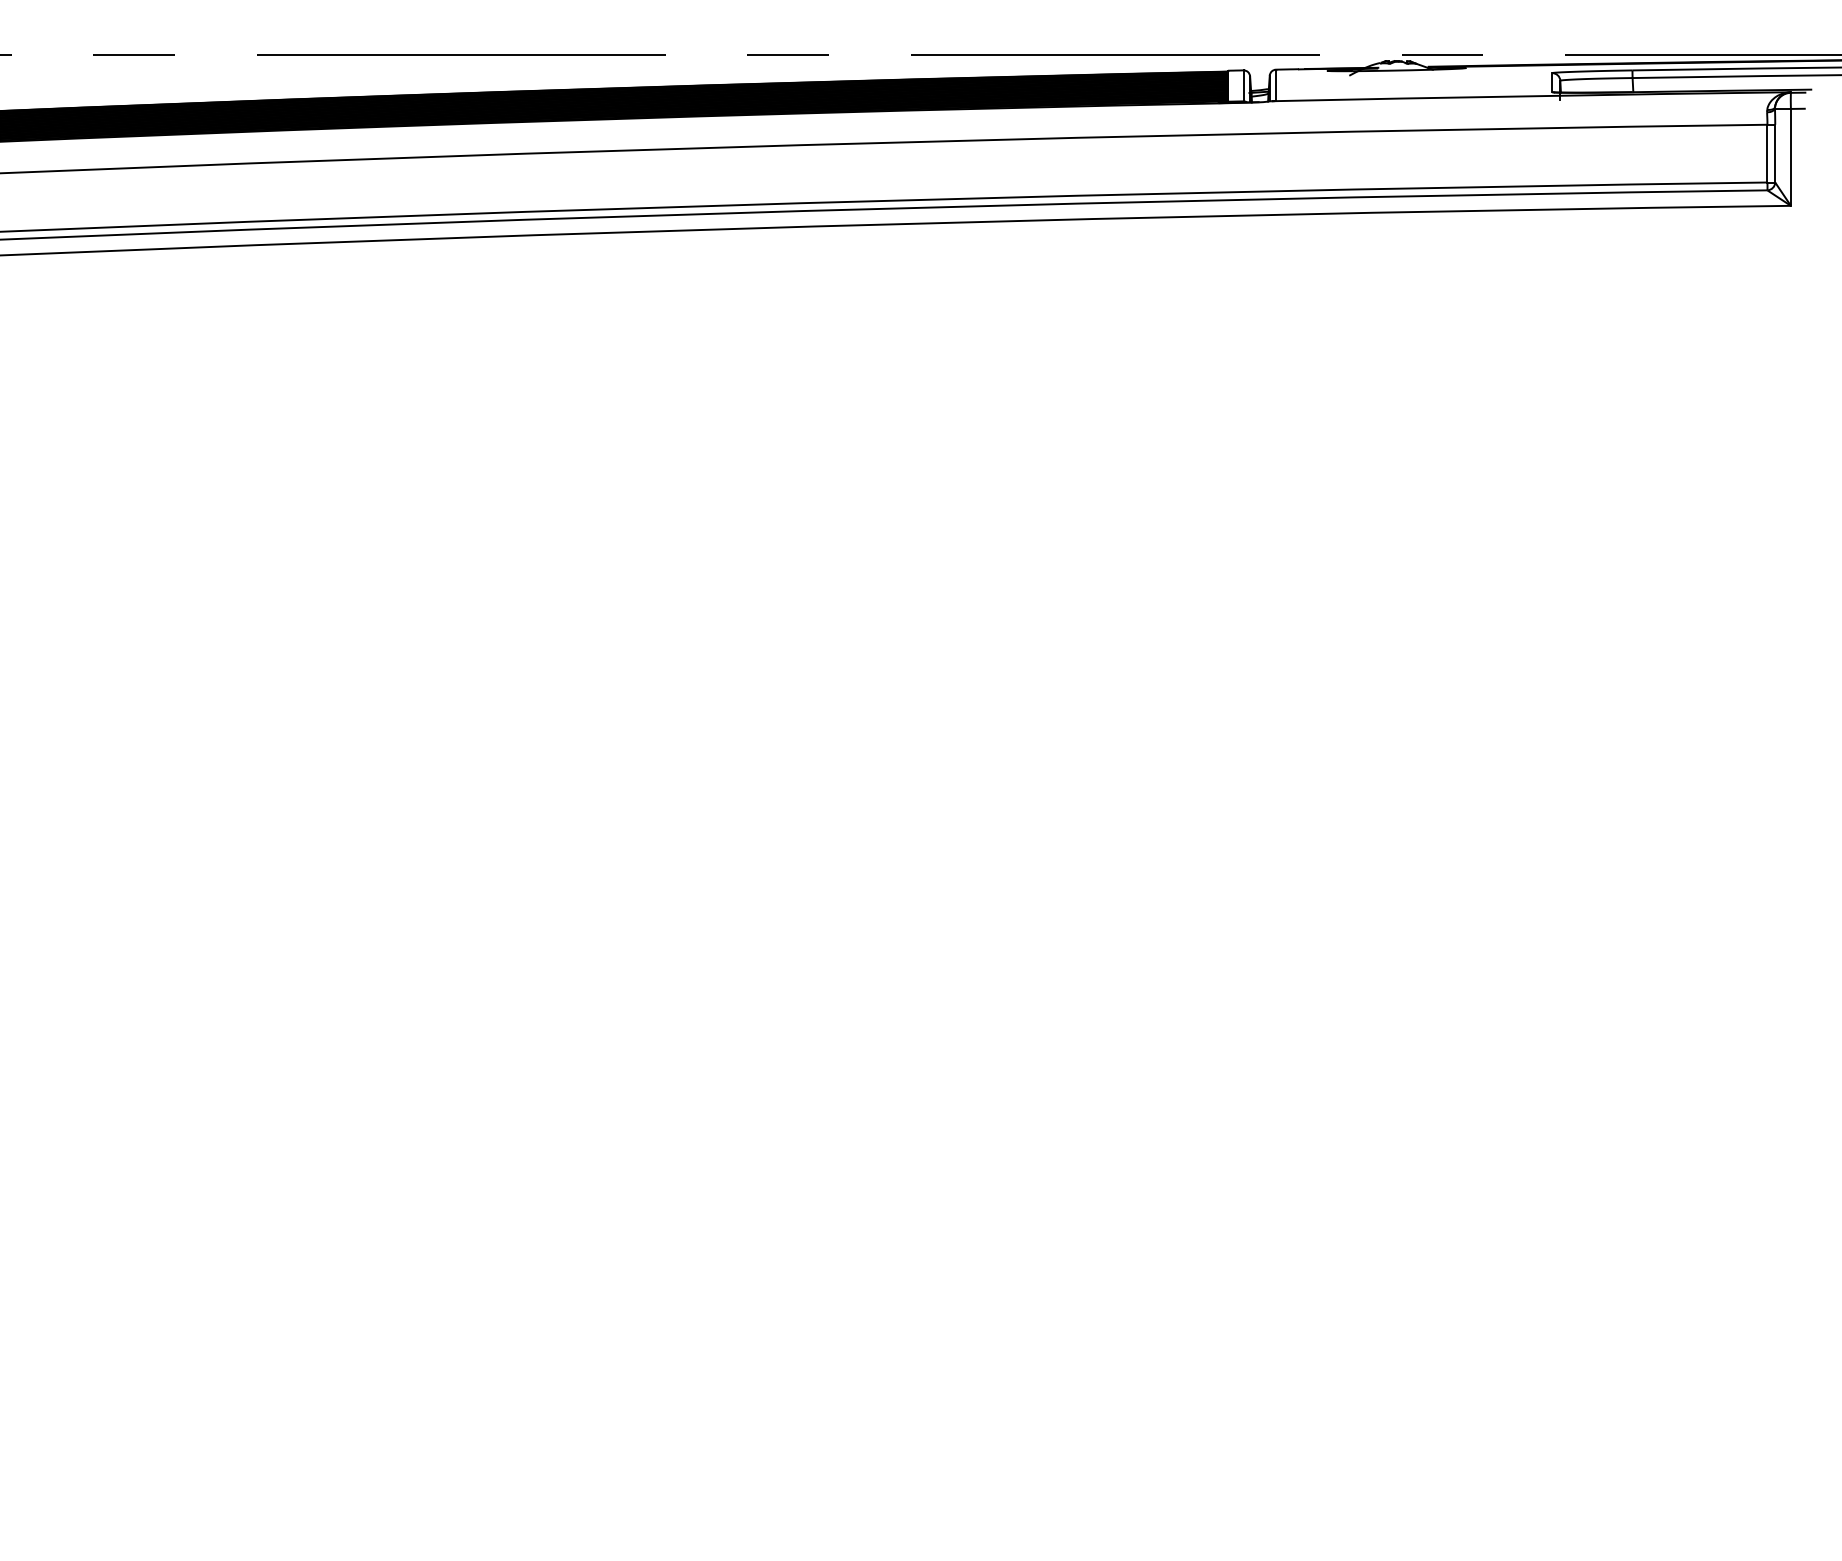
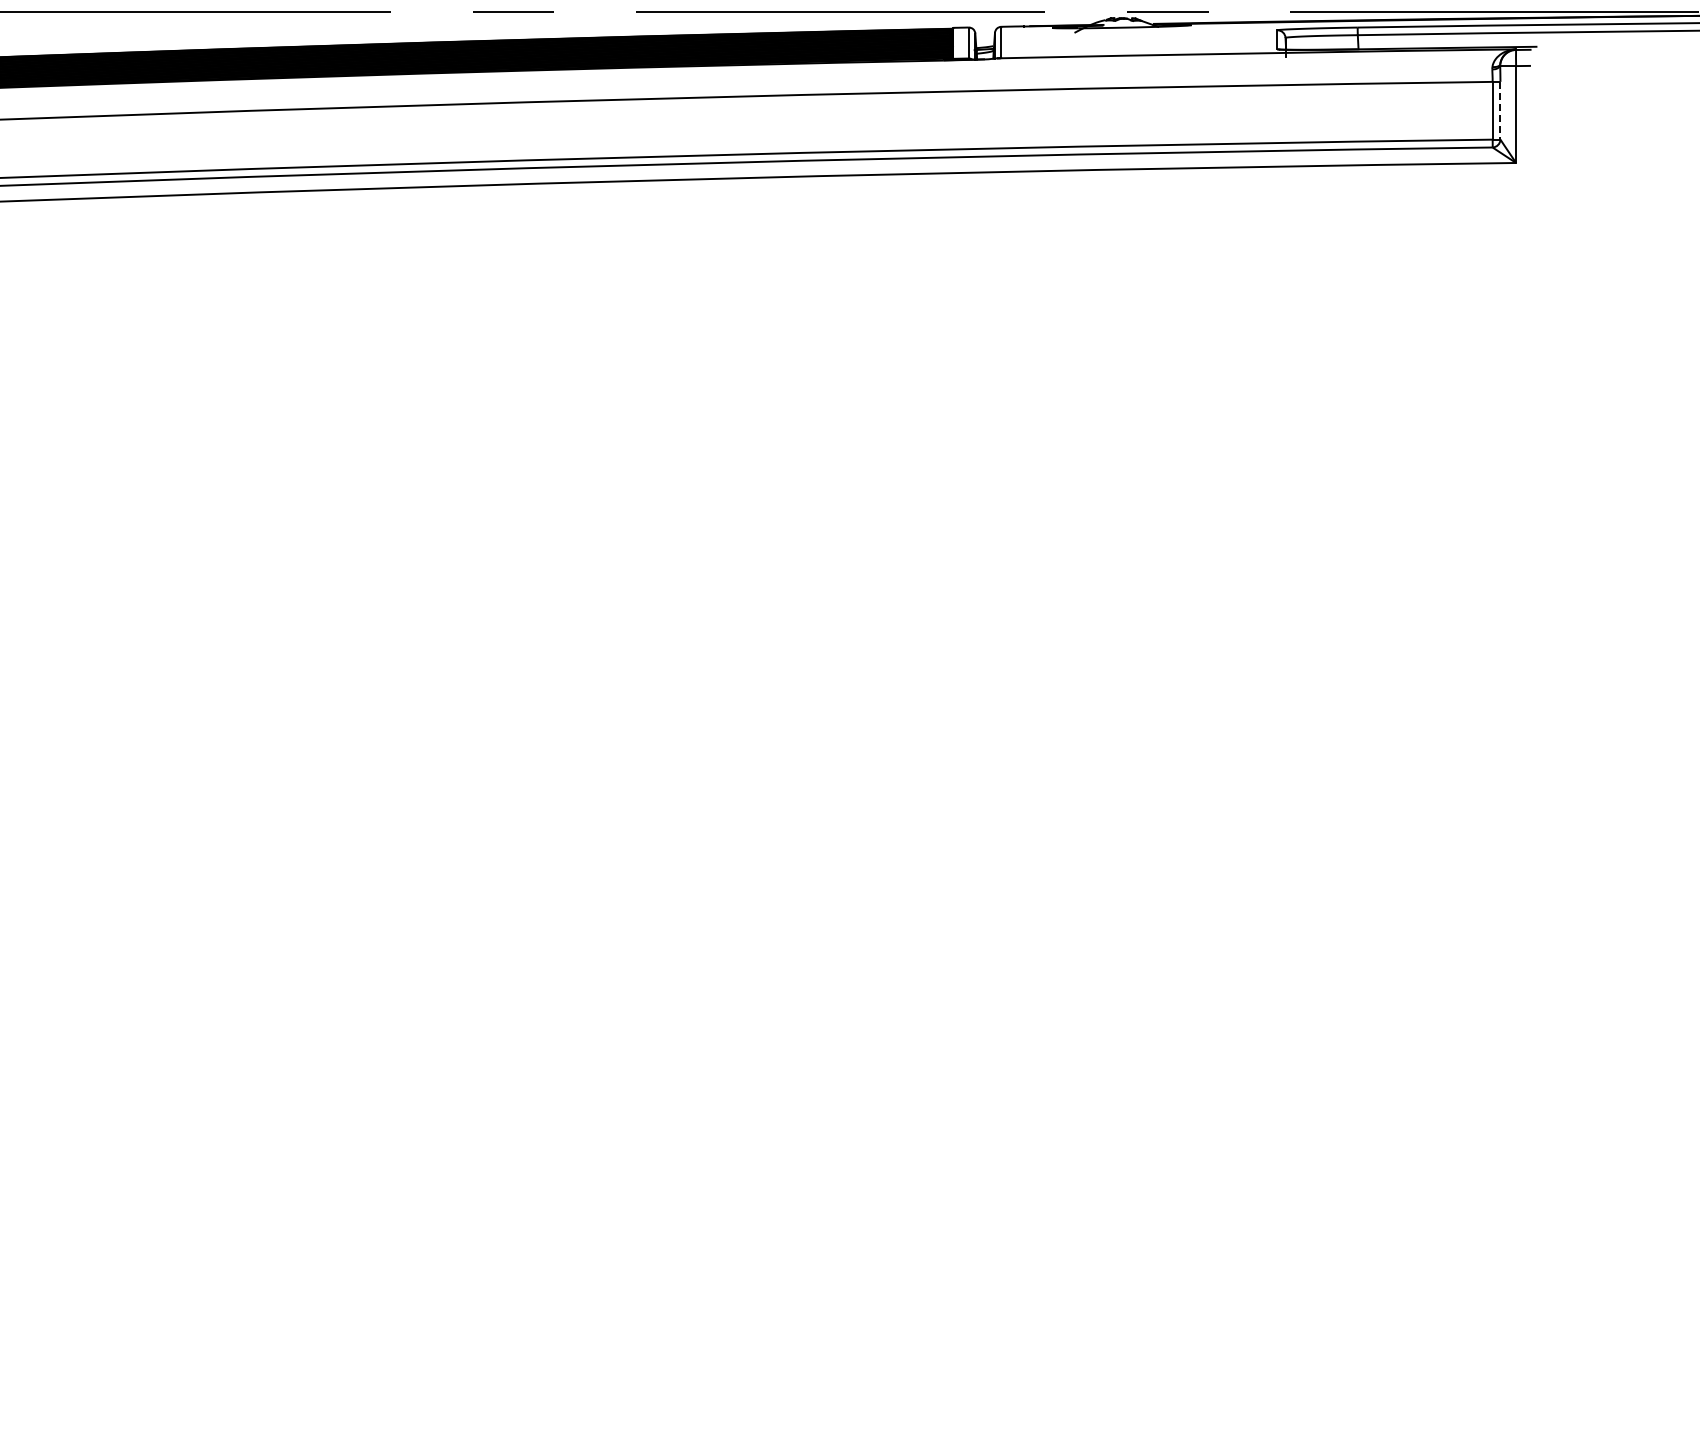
line: (1775, 153) -> (1500, 110), solid -> dashed

